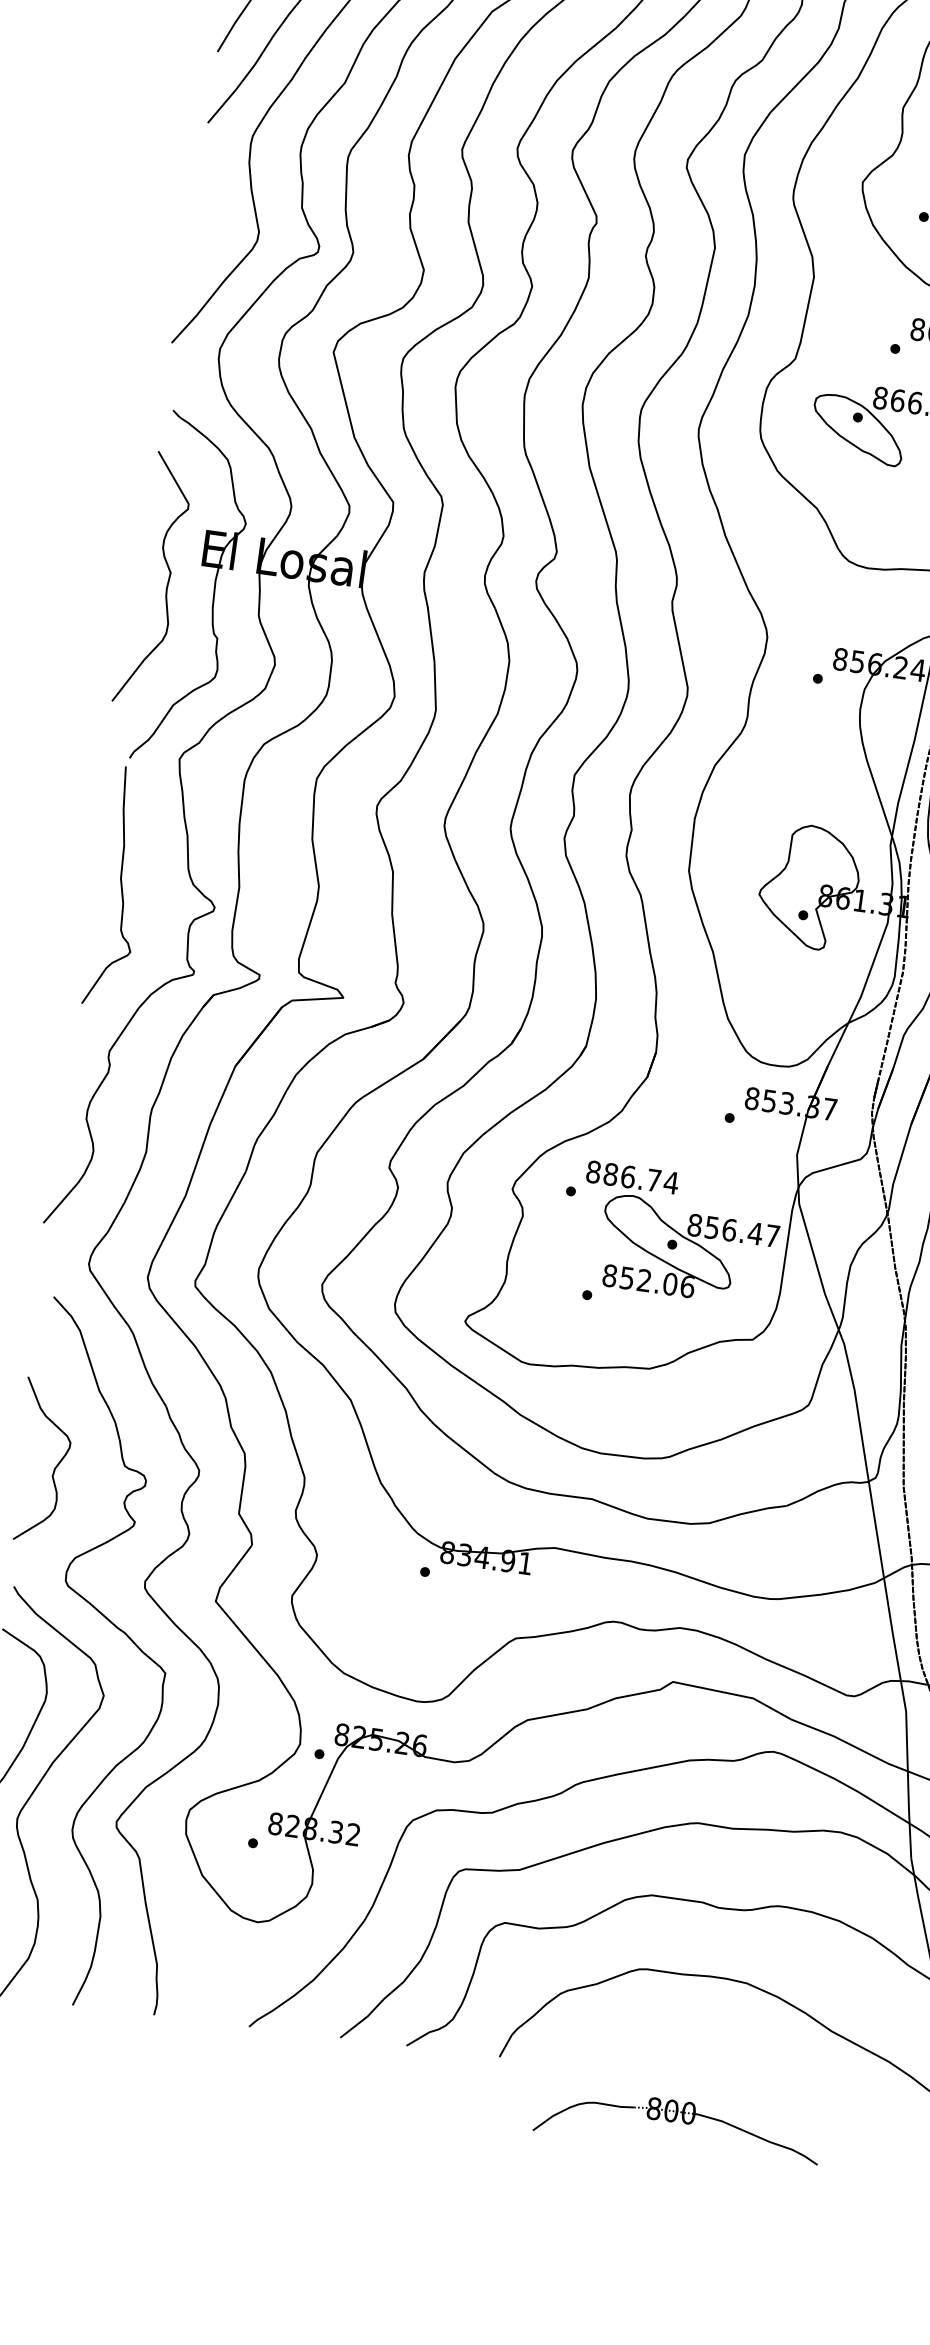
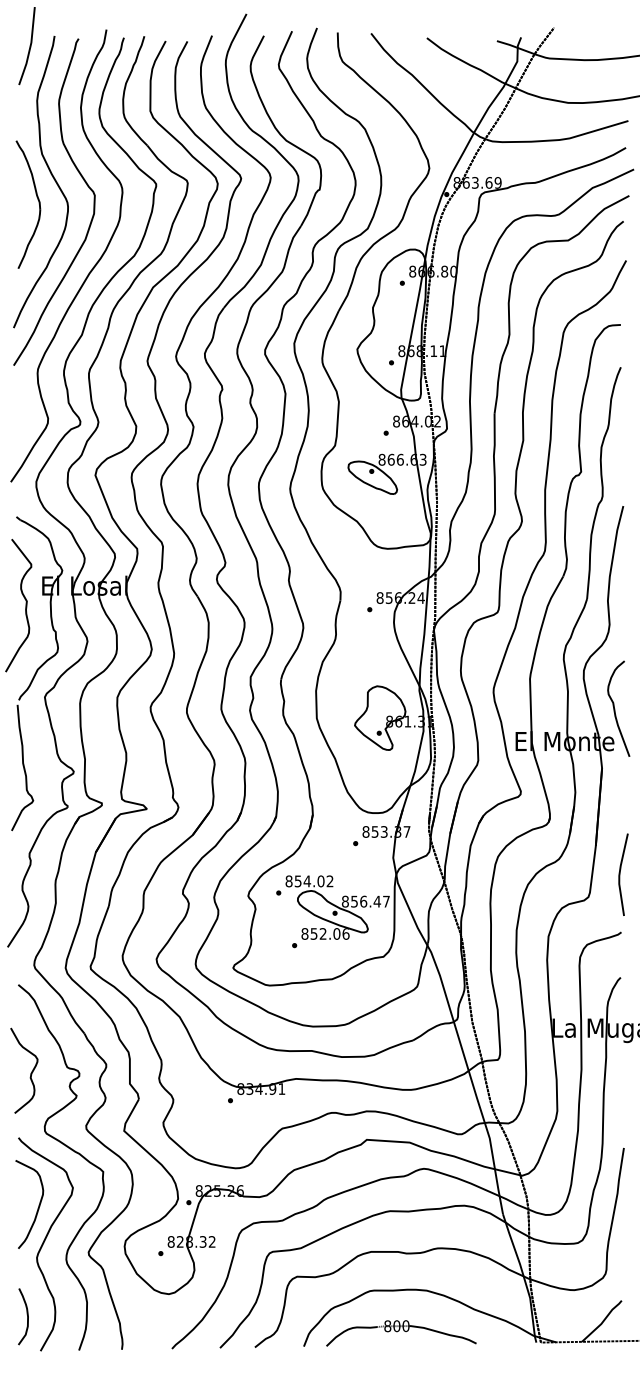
text: (639, 1178) -> (313, 881), 886.74 -> 854.02
part: (678, 2126) -> (401, 1333), moved

